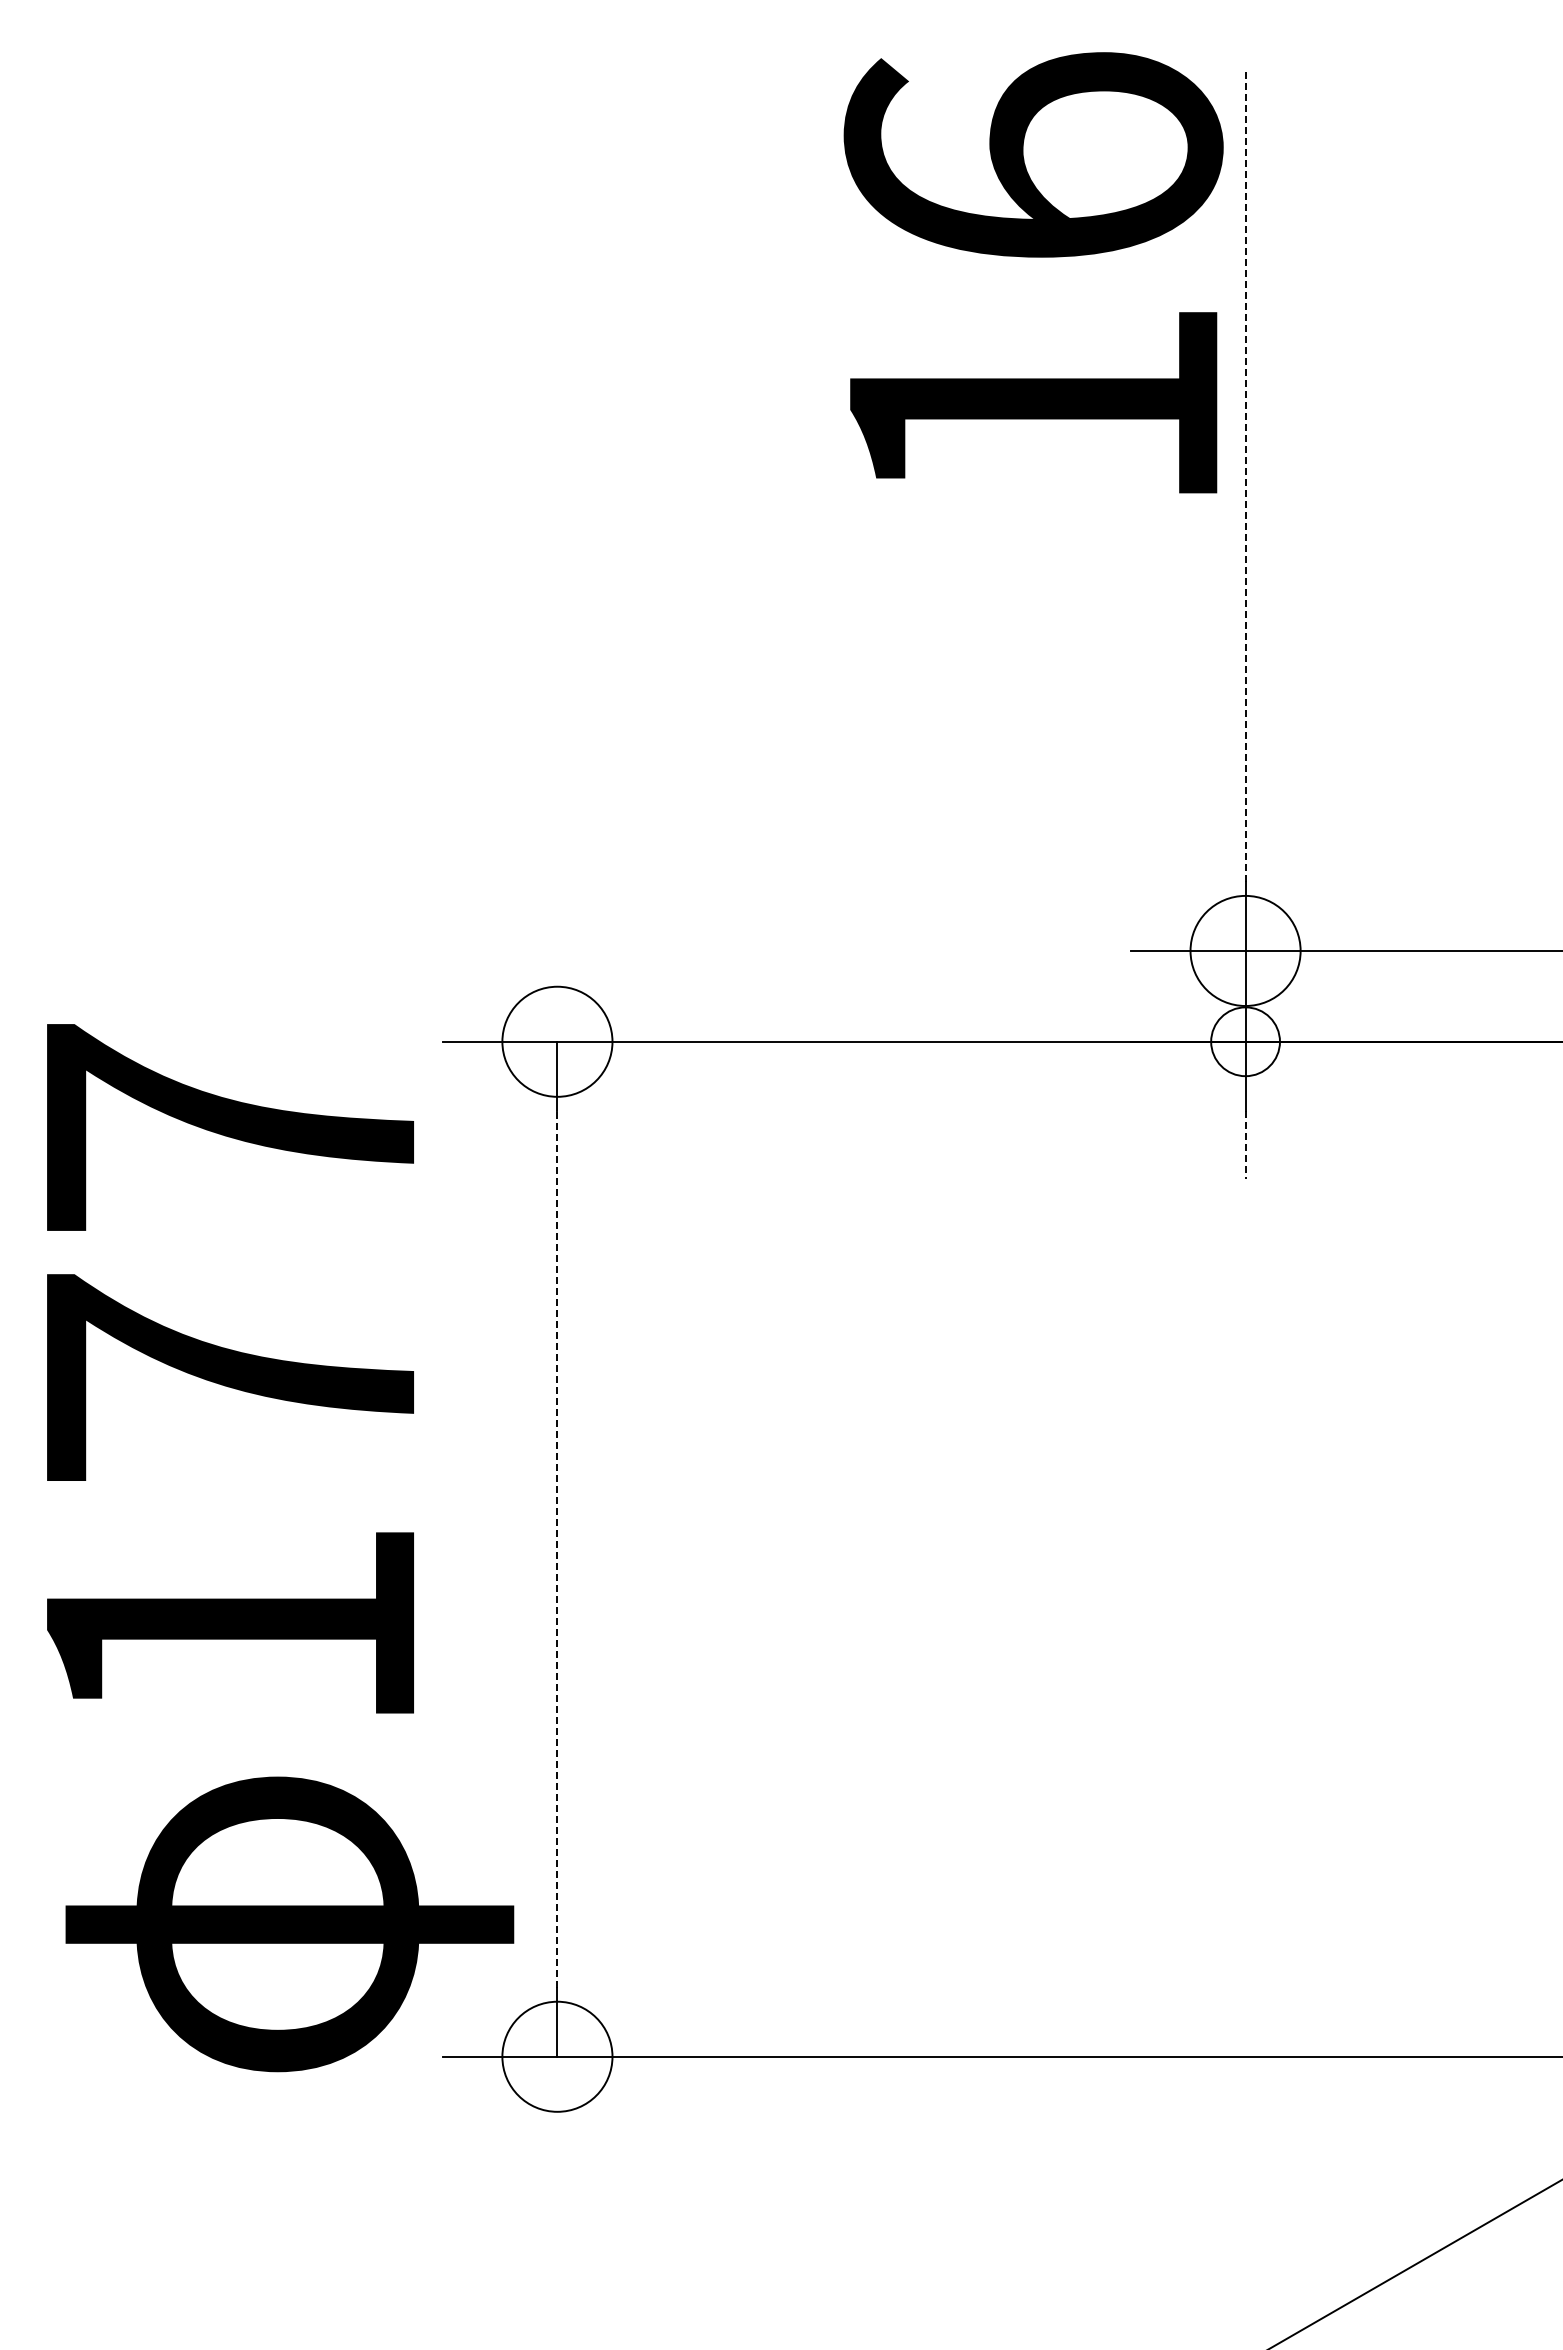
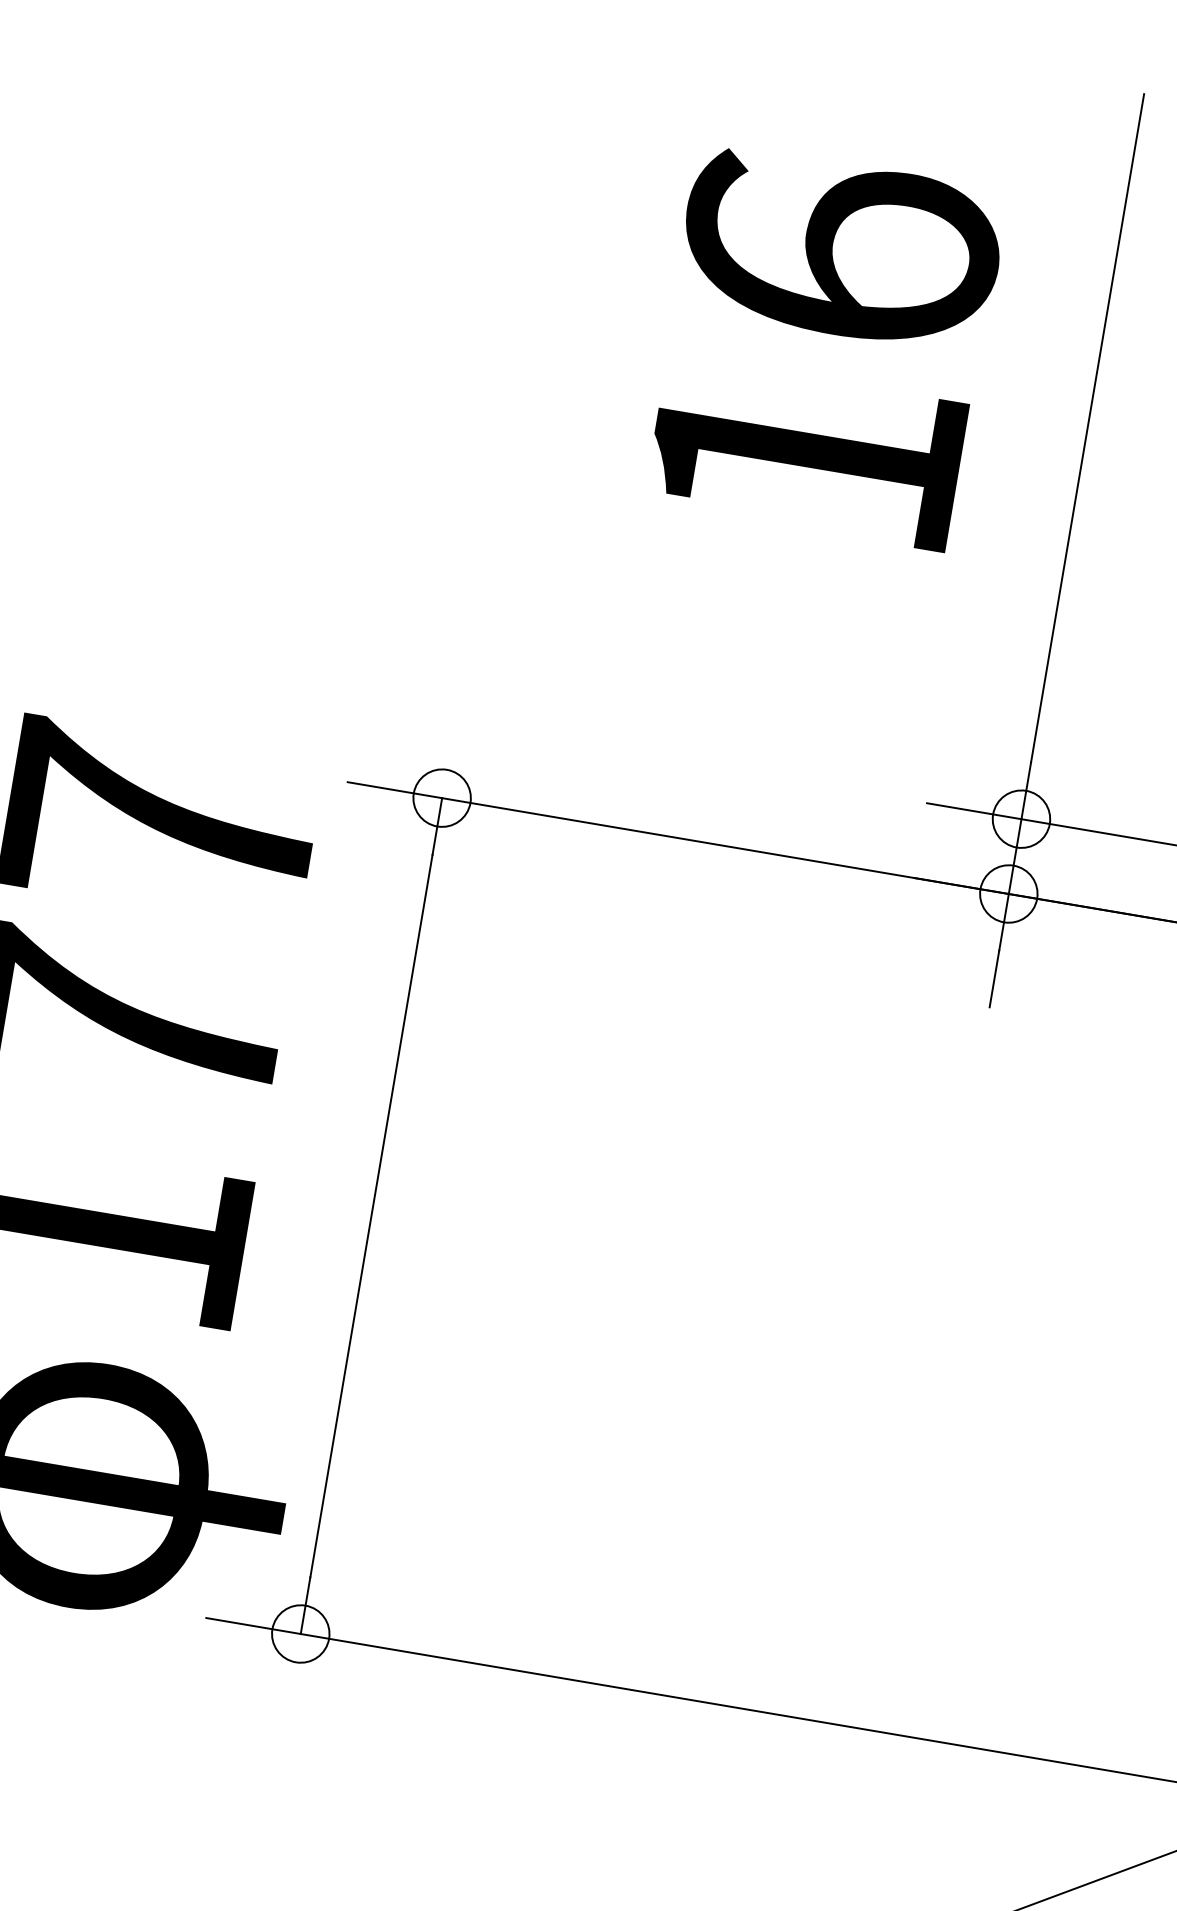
text: (1033, 272) -> (824, 345), moved
line: (1245, 476) -> (1087, 428), dashed -> solid
circle: (1245, 950) -> (1021, 818), size x0.62
circle: (557, 1041) -> (442, 797), size x0.62
line: (1245, 1145) -> (994, 979), dashed -> solid
line: (557, 1549) -> (371, 1216), dashed -> solid
circle: (557, 2056) -> (300, 1633), size x0.62

